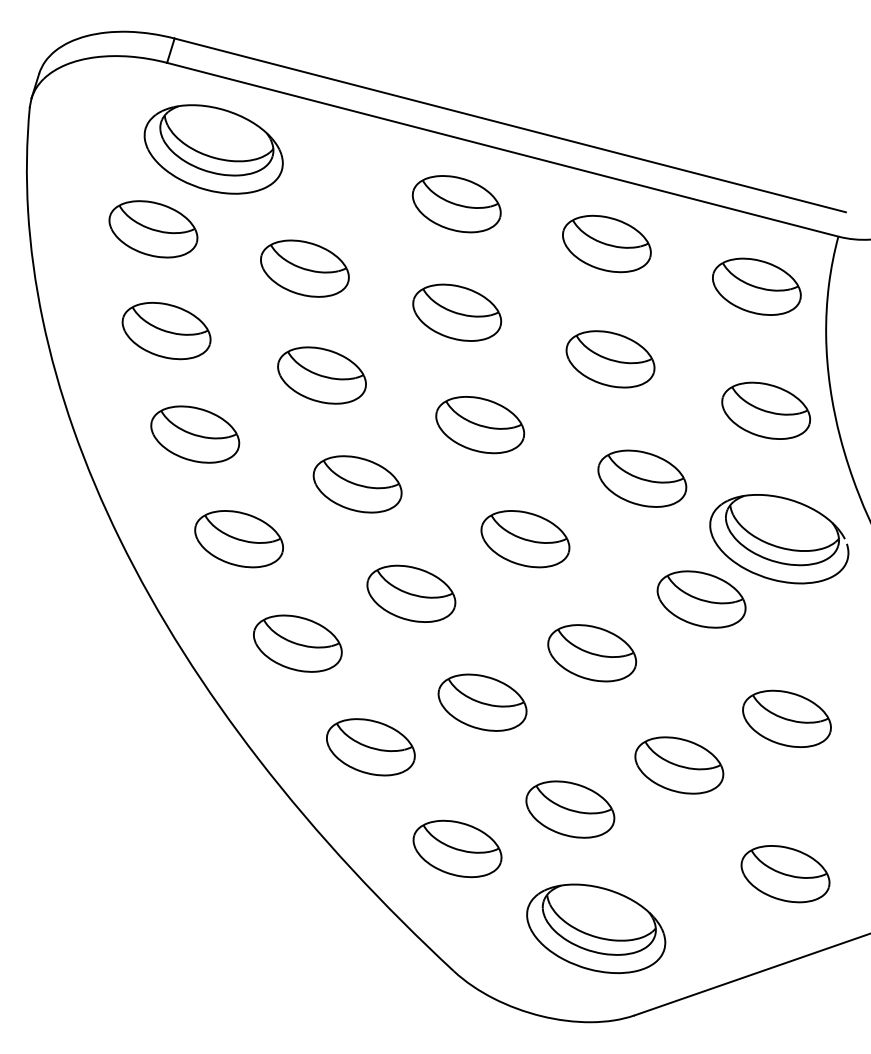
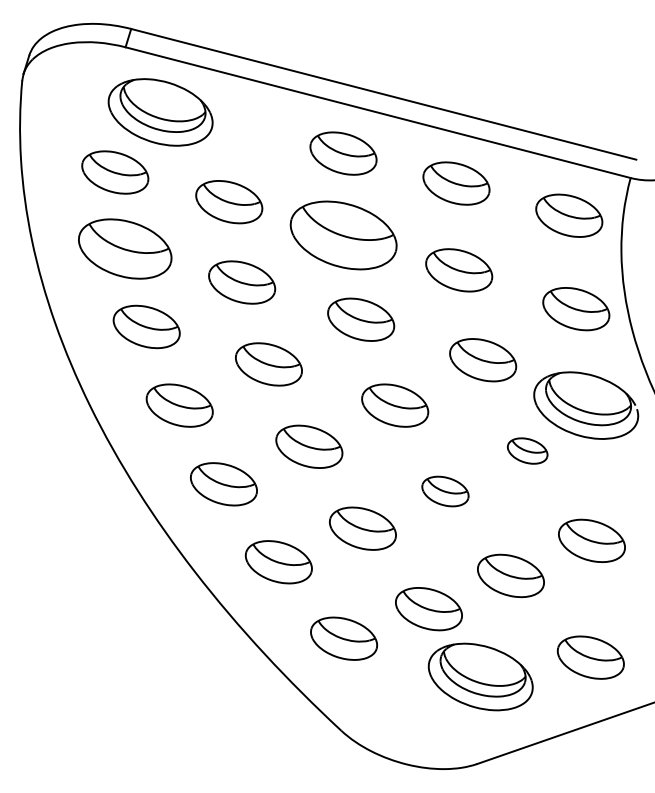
part: (457, 312) -> (344, 235), size x1.6
part: (166, 330) -> (125, 248), size x1.4
part: (701, 599) -> (527, 451), size x0.6
part: (592, 653) -> (445, 491), size x0.7
part: (596, 928) -> (480, 676), moved

